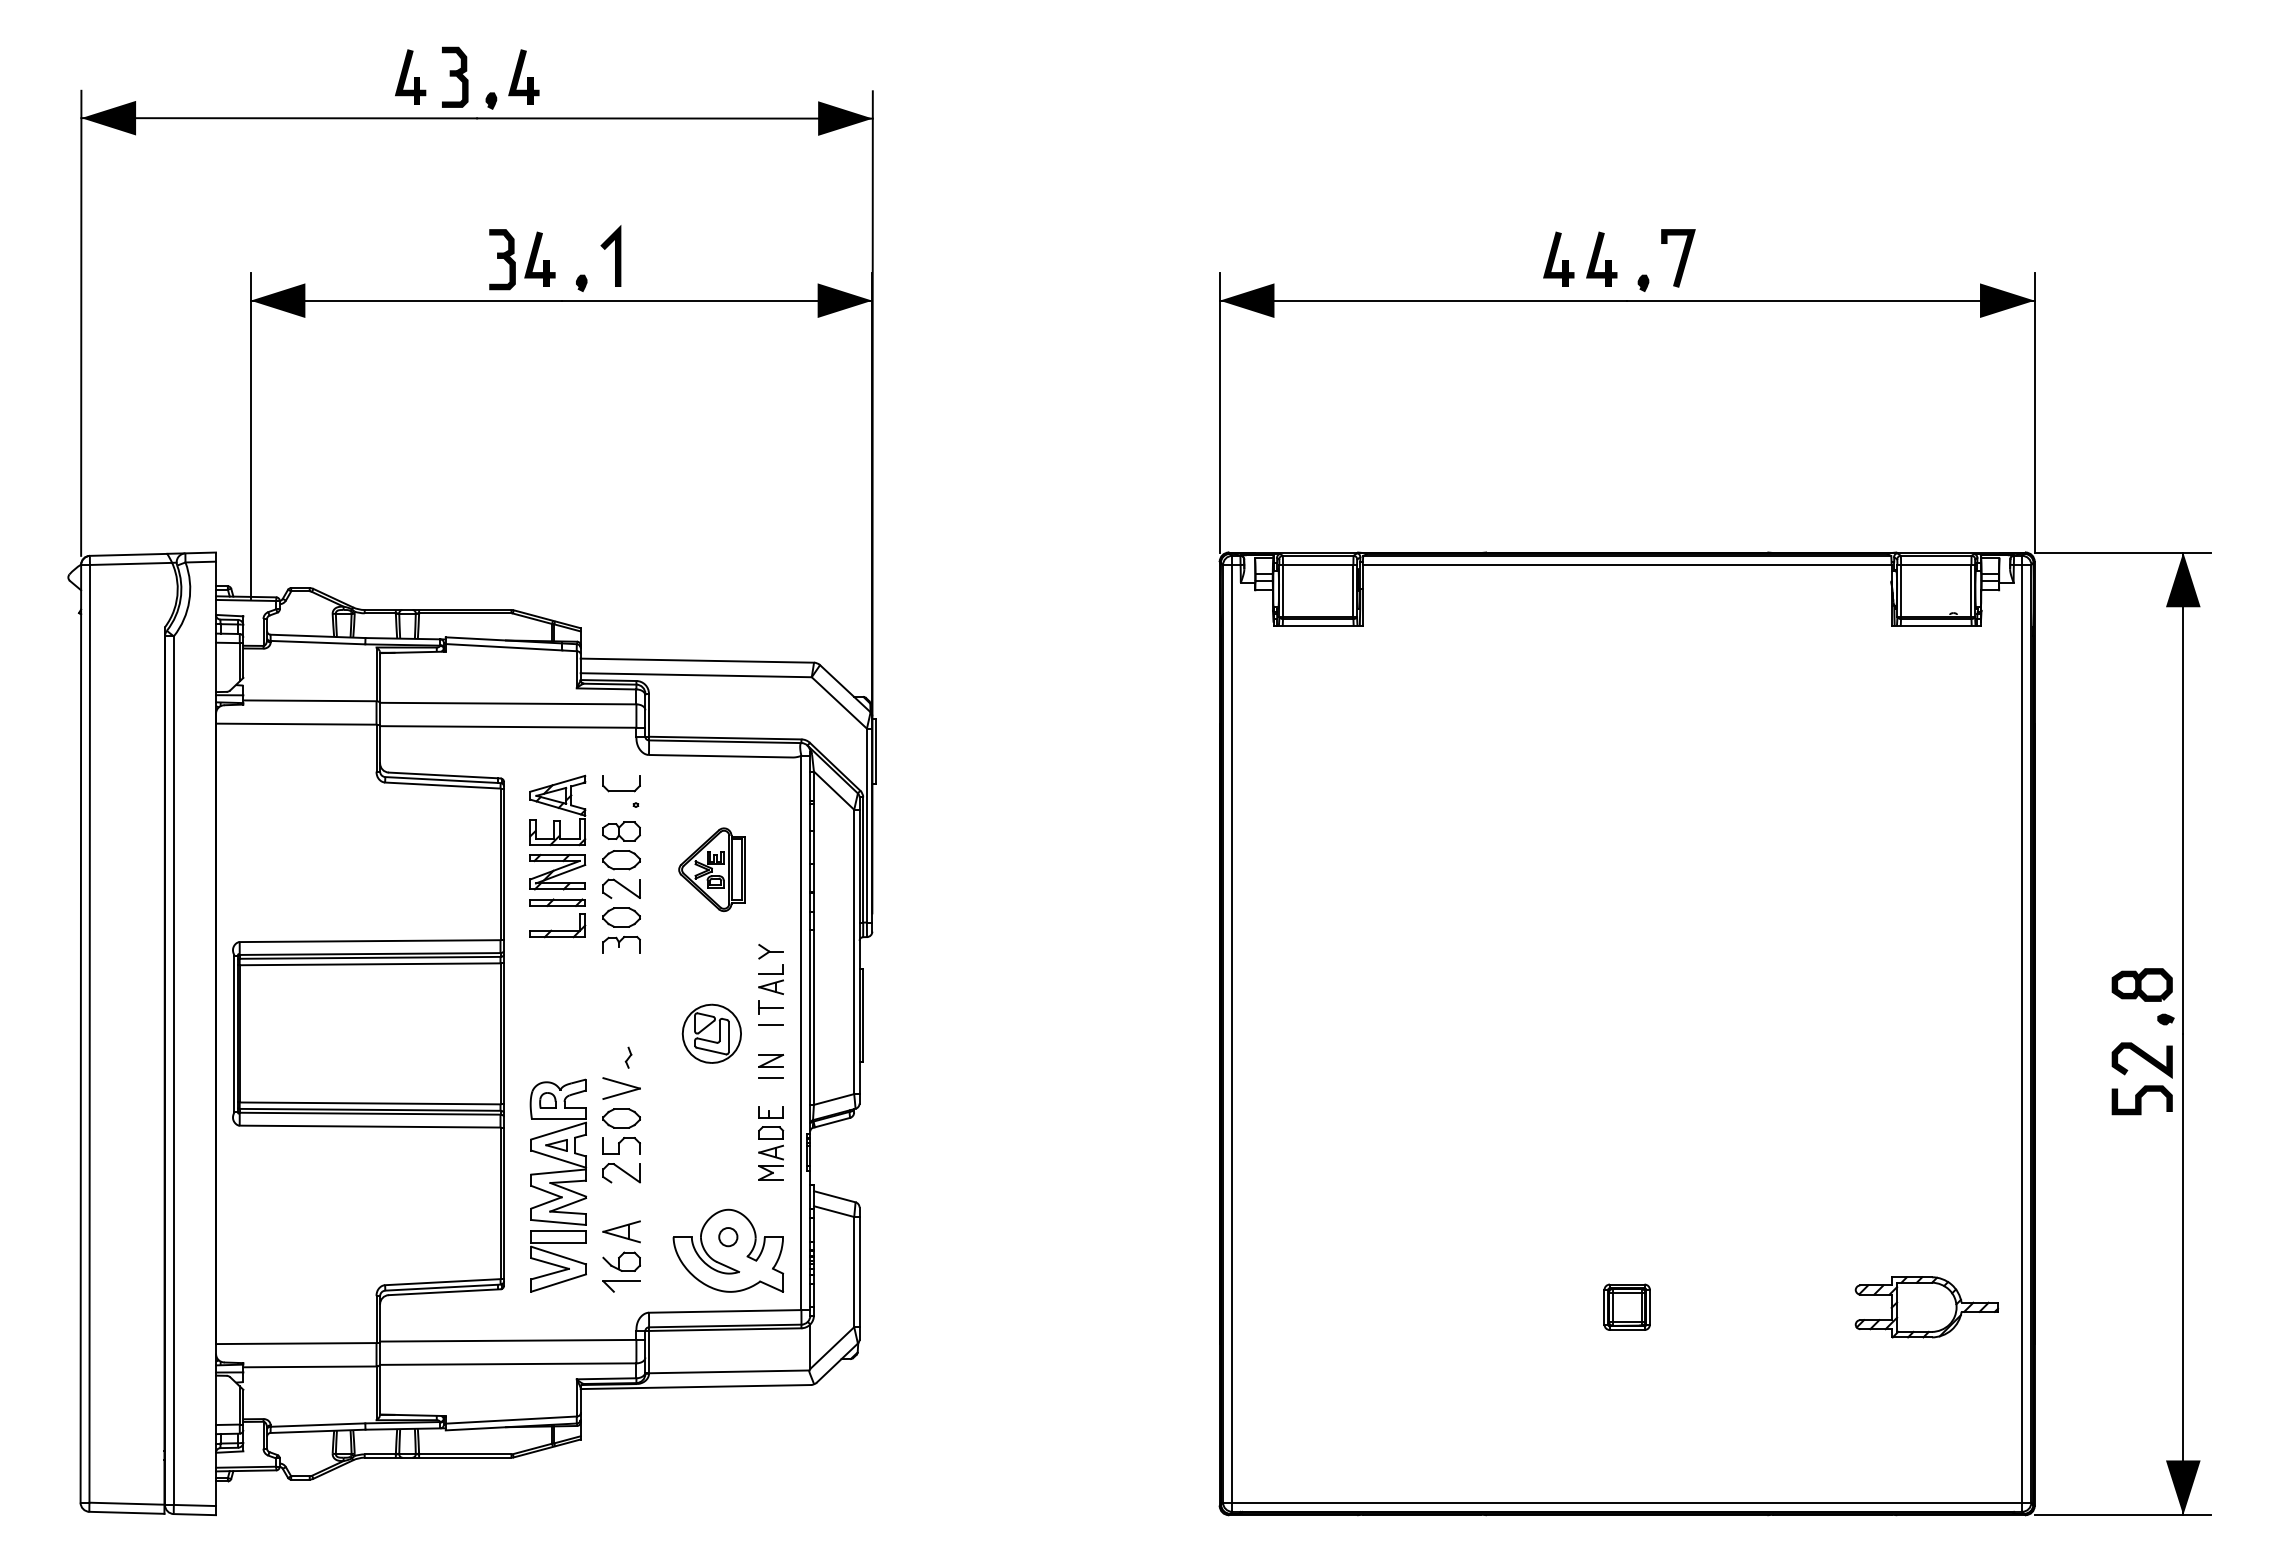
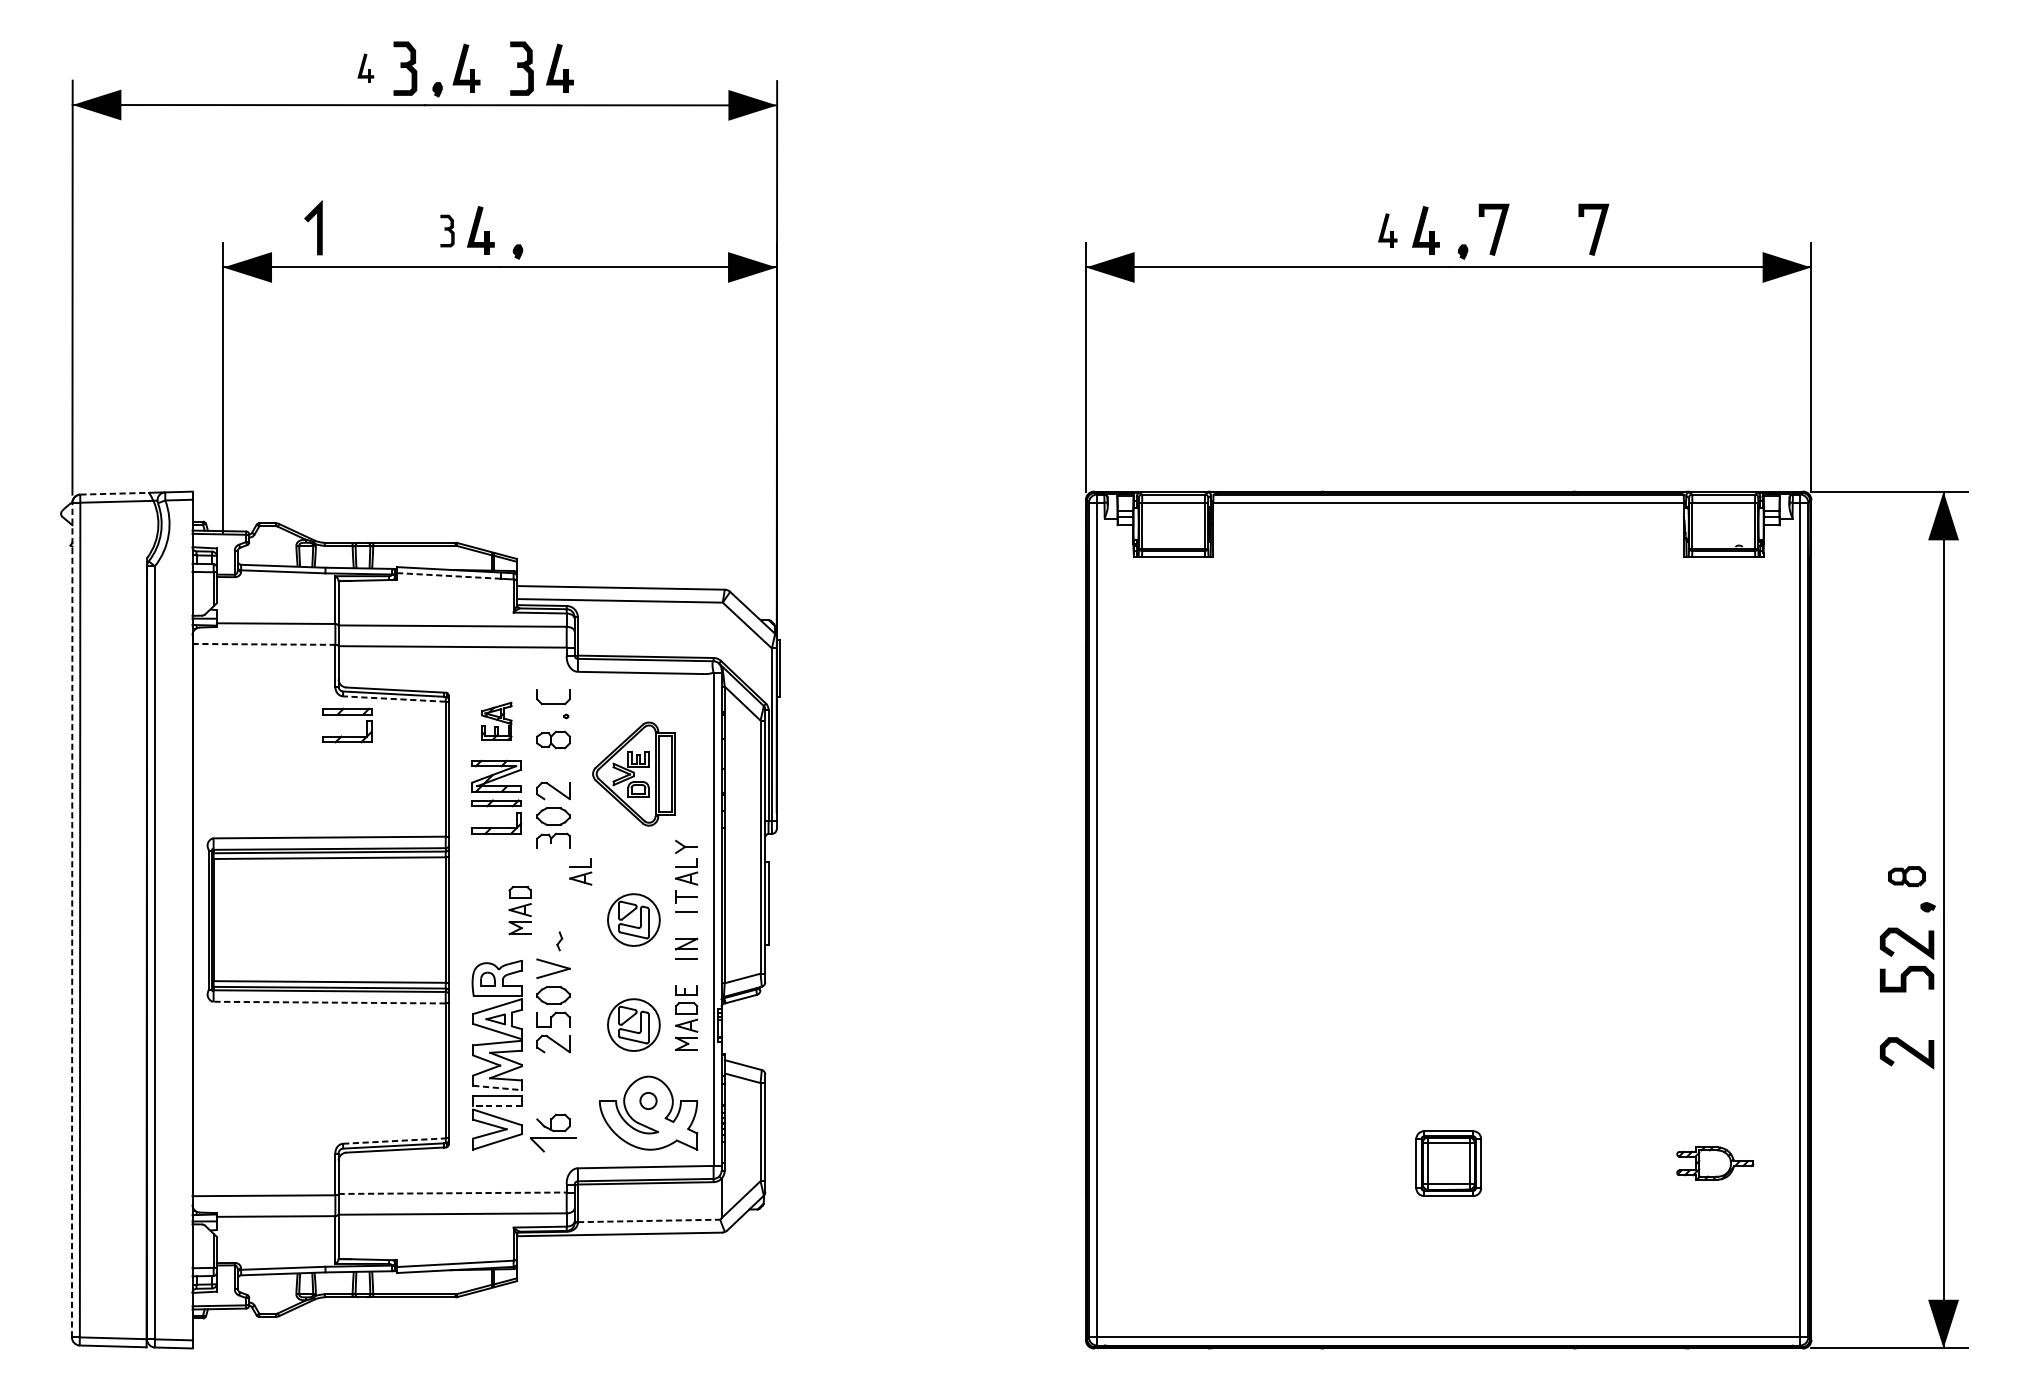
part: (410, 76) -> (365, 67), size x0.6
part: (586, 76) -> (522, 67), added
part: (628, 76) -> (559, 67), added
line: (615, 255) -> (317, 227), moved
part: (1558, 258) -> (1387, 229), size x0.7
part: (502, 259) -> (447, 230), size x0.6
line: (1792, 259) -> (1595, 230), added
line: (128, 554) -> (114, 493), solid -> dashed
line: (504, 647) -> (449, 576), solid -> dashed
line: (296, 724) -> (264, 644), solid -> dashed
line: (442, 785) -> (394, 699), solid -> dashed
part: (389, 803) -> (346, 715), added
part: (557, 810) -> (496, 721), size x0.6
part: (621, 860) -> (553, 765), removed
part: (711, 869) -> (633, 773), size x1.4
part: (651, 979) -> (580, 871), added
part: (2141, 984) -> (1906, 876), size x0.7
part: (584, 1023) -> (520, 910), added
line: (80, 1033) -> (71, 919), solid -> dashed
line: (369, 1126) -> (329, 1002), solid -> dashed
part: (711, 1151) -> (633, 1024), added
curve: (2143, 1181) -> (1908, 1051), added
line: (559, 1222) -> (498, 1087), solid -> dashed
part: (621, 1231) -> (553, 1095), removed
line: (558, 1242) -> (497, 1105), solid -> dashed
line: (442, 1282) -> (394, 1141), solid -> dashed
part: (621, 1286) -> (553, 1144), size x1.4
part: (1626, 1306) -> (1447, 1162), size x1.6
part: (1926, 1307) -> (1715, 1163), size x0.6
line: (508, 1340) -> (452, 1193), solid -> dashed
line: (729, 1371) -> (649, 1220), solid -> dashed

